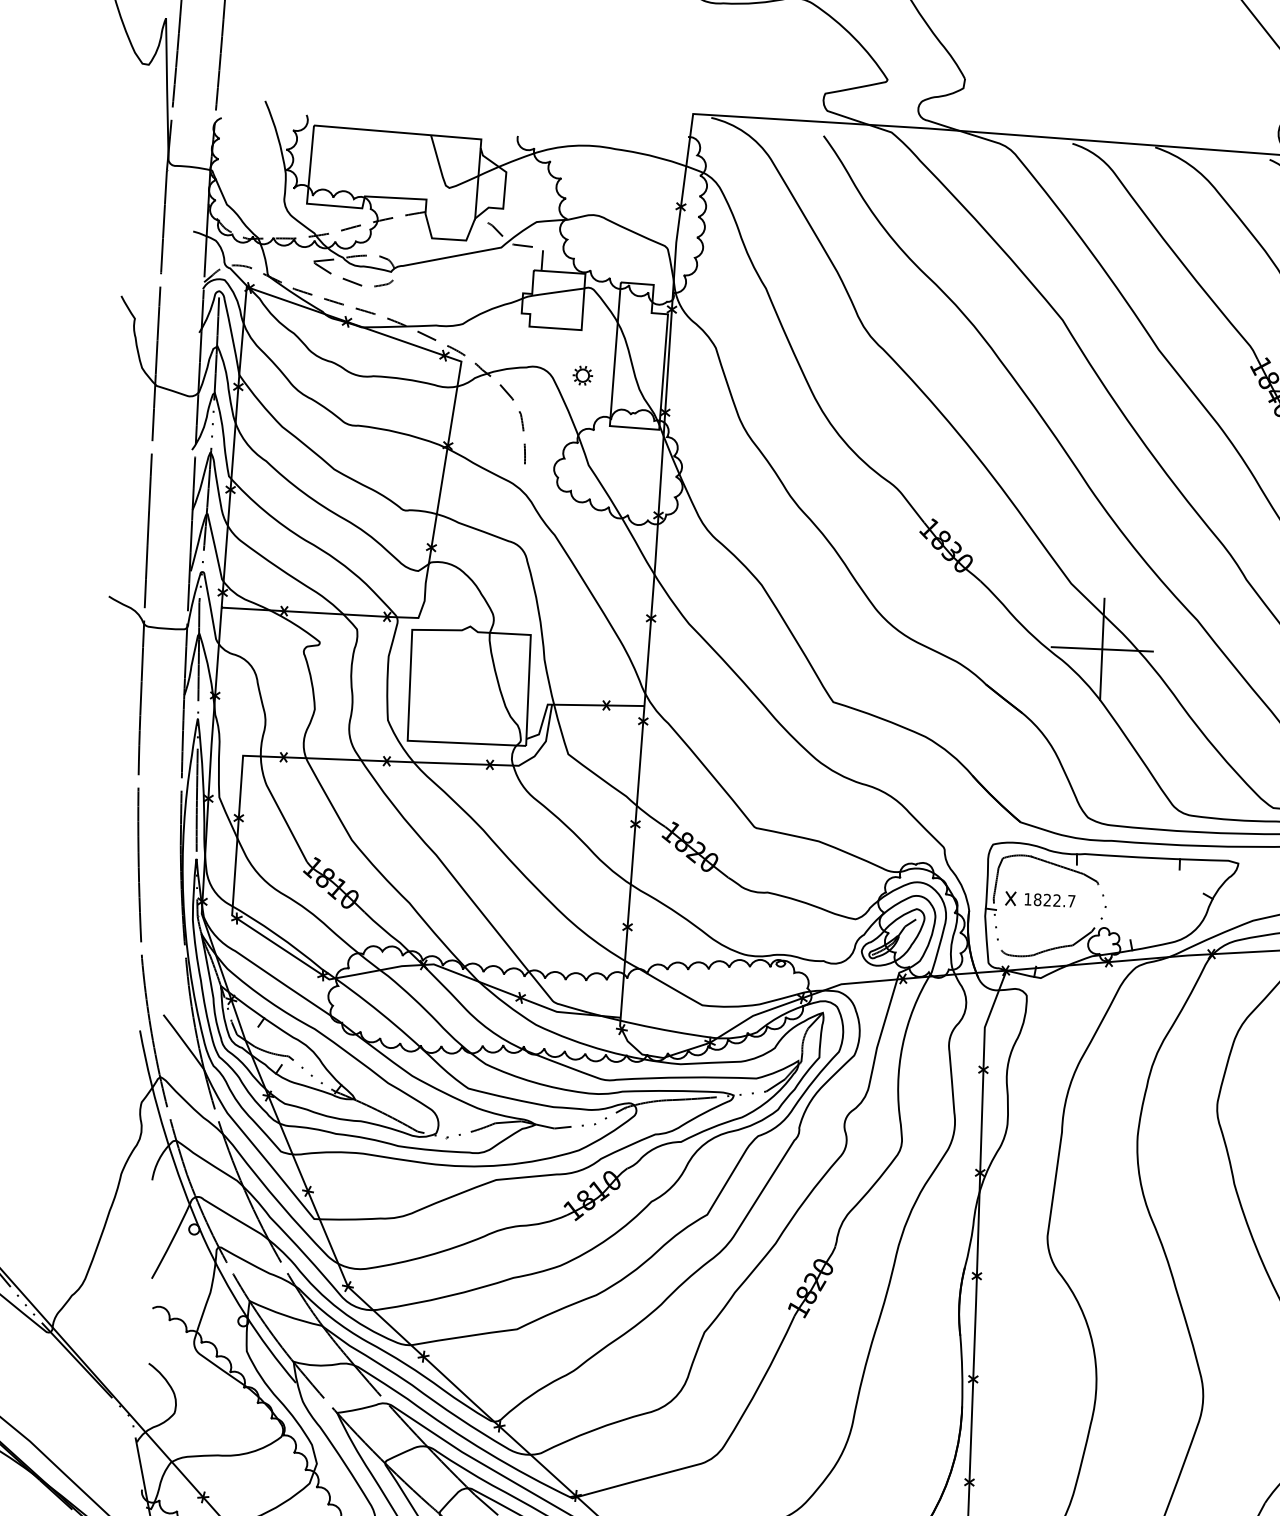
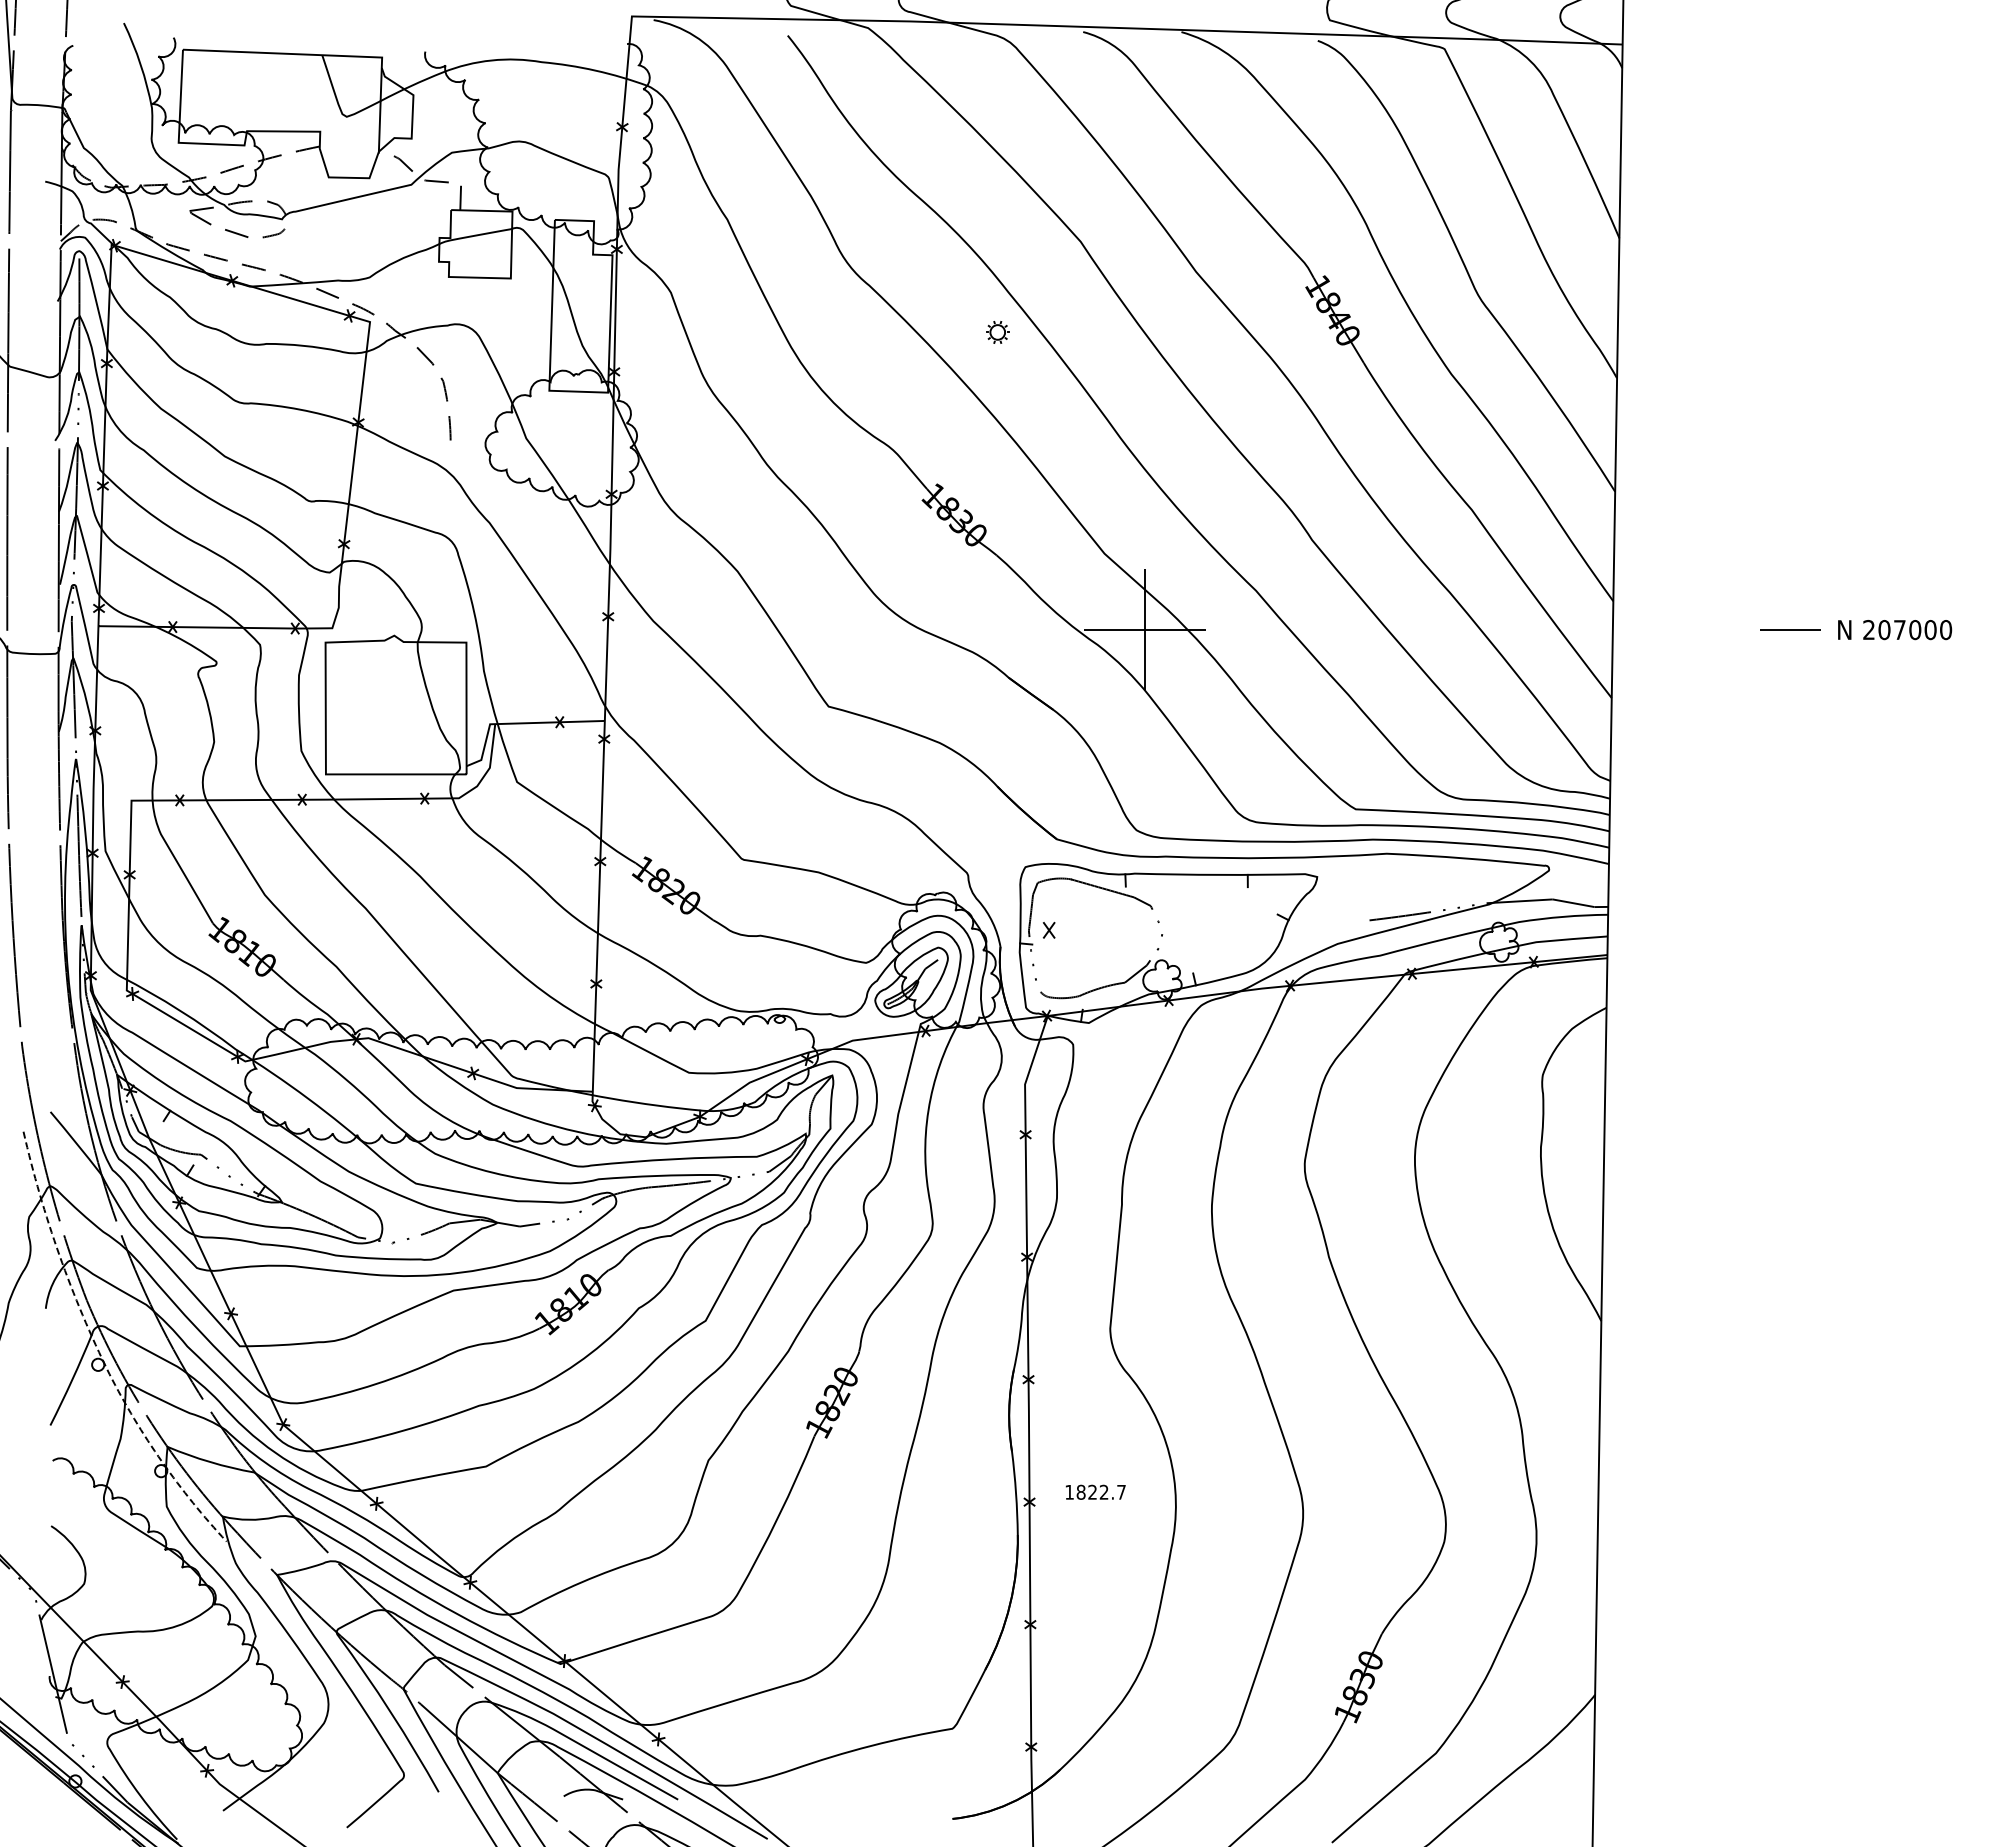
part: (582, 375) -> (997, 332), moved
text: (1049, 899) -> (1095, 1491), moved
line: (195, 1217) -> (98, 1350), solid -> dashed

